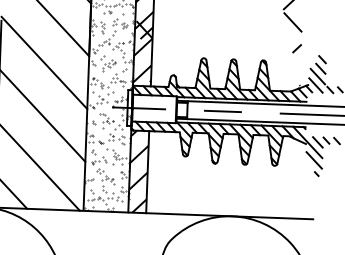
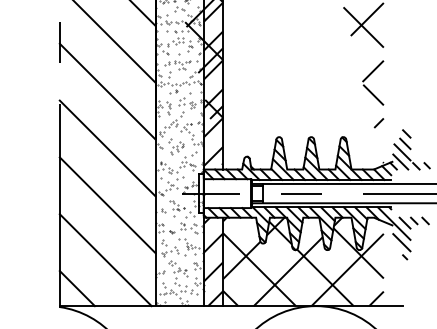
hatch: (222, 174) -> (303, 261), added

